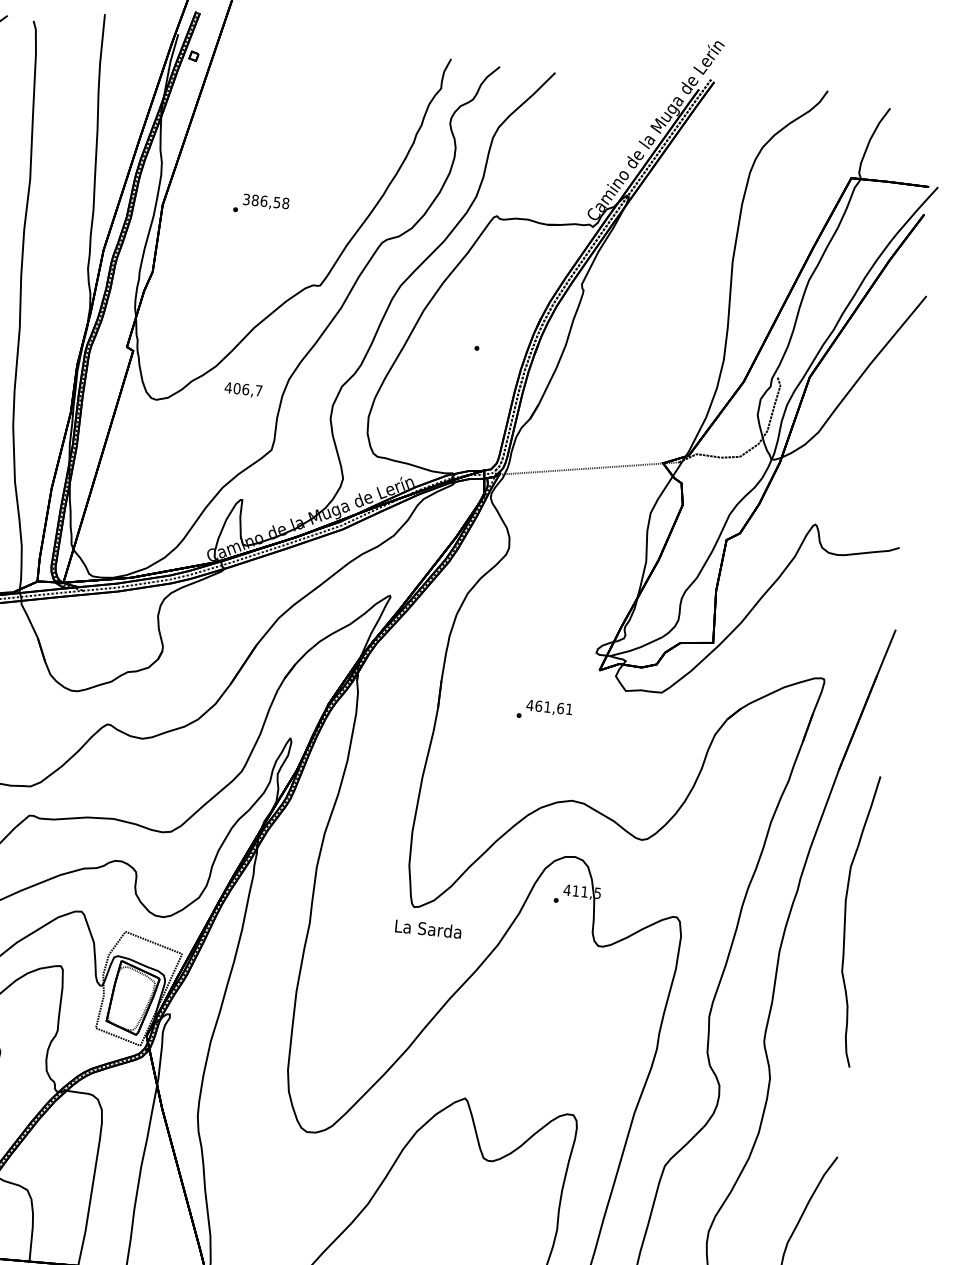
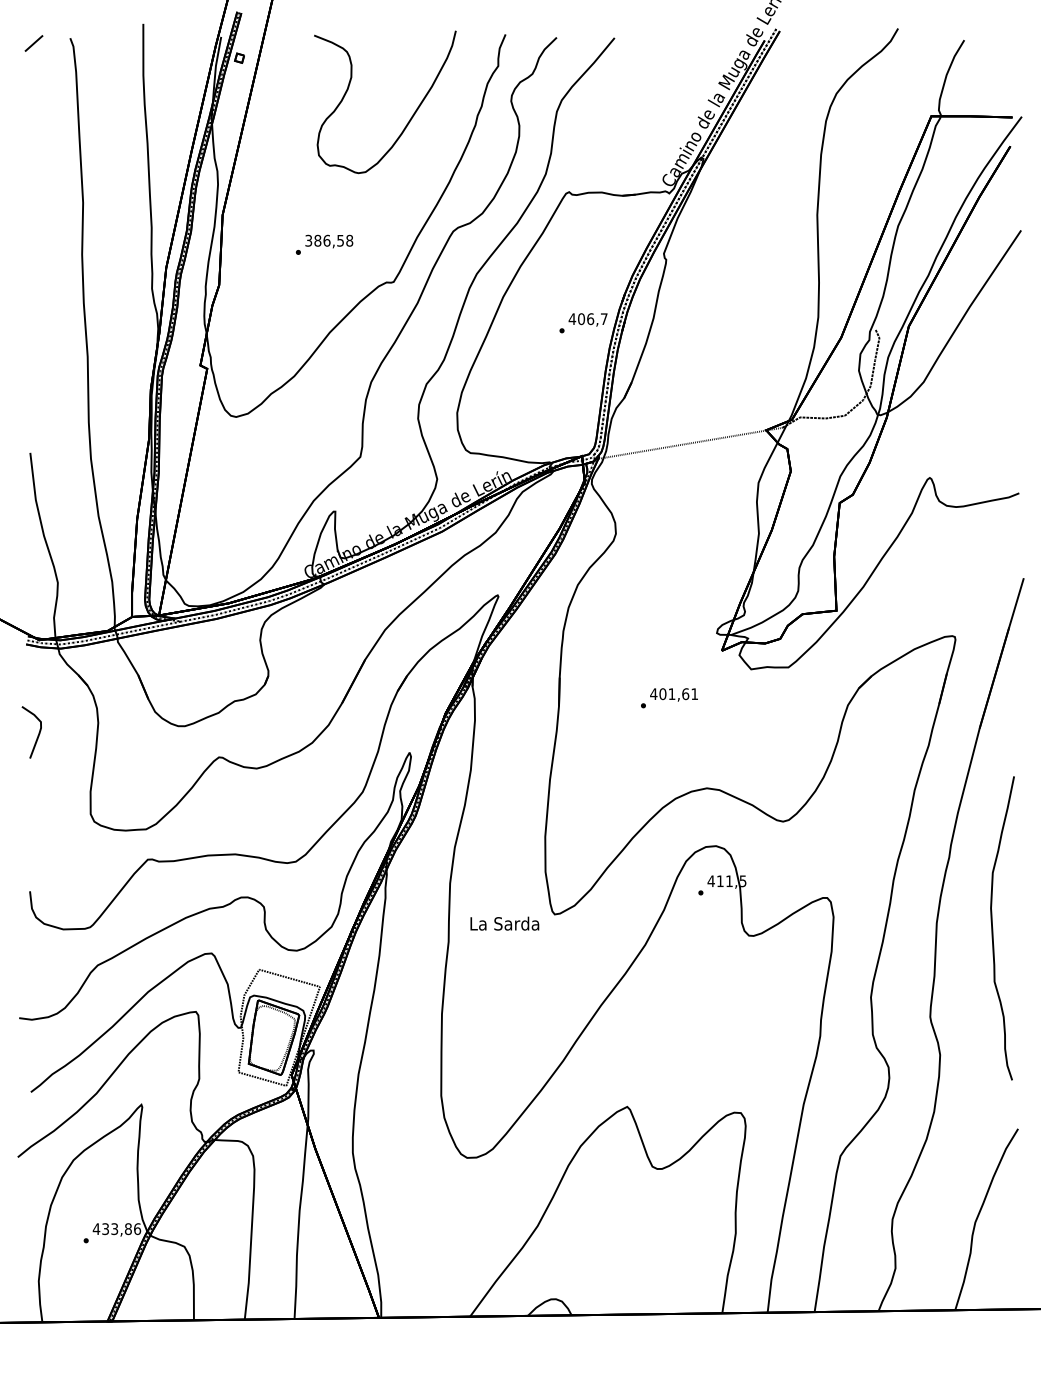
curve: (350, 131) -> (409, 119), added
text: (261, 204) -> (324, 244), moved
text: (242, 389) -> (587, 319), moved
text: (538, 705) -> (662, 693), 461,61 -> 401,61
curve: (846, 920) -> (993, 928), moved
text: (428, 928) -> (504, 923), moved

